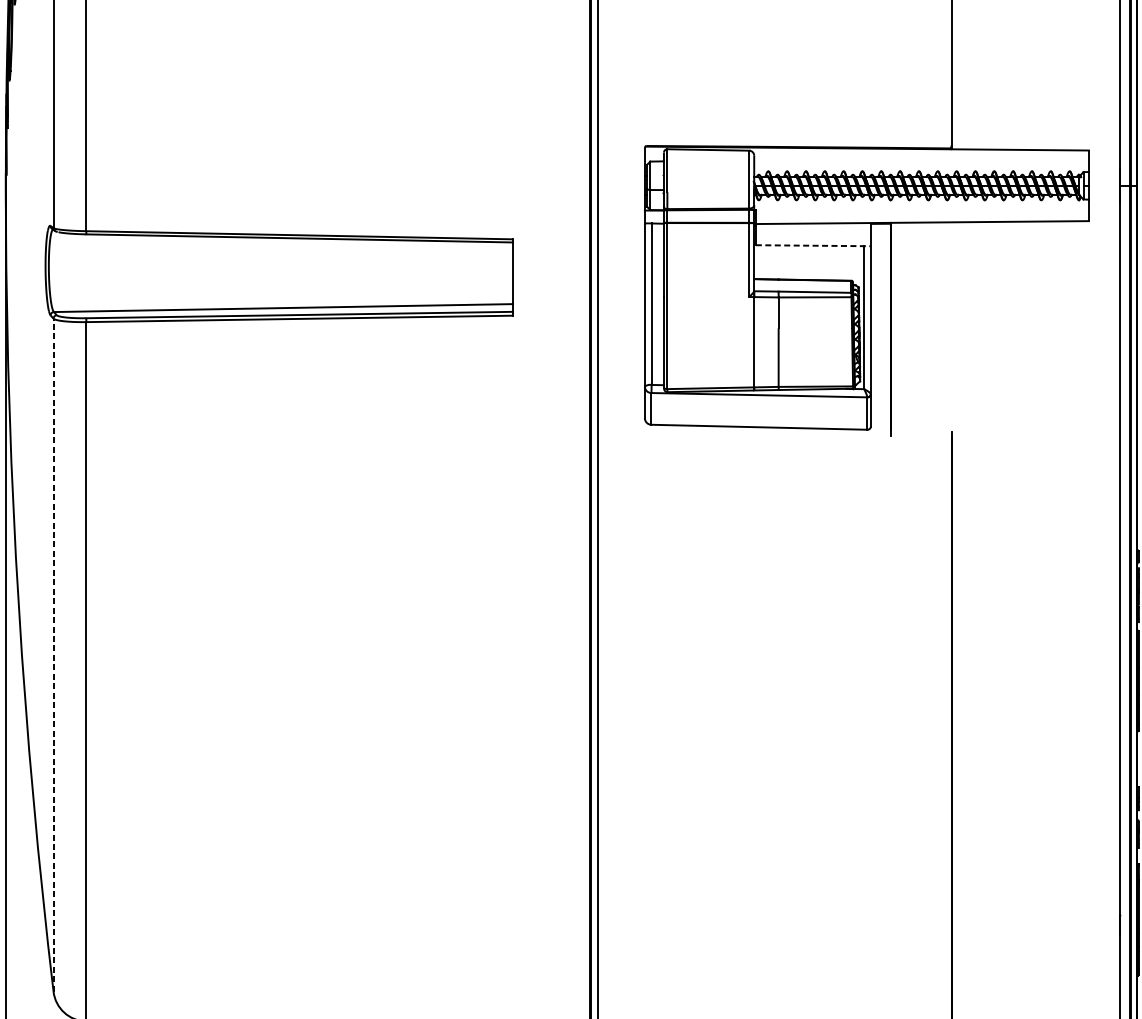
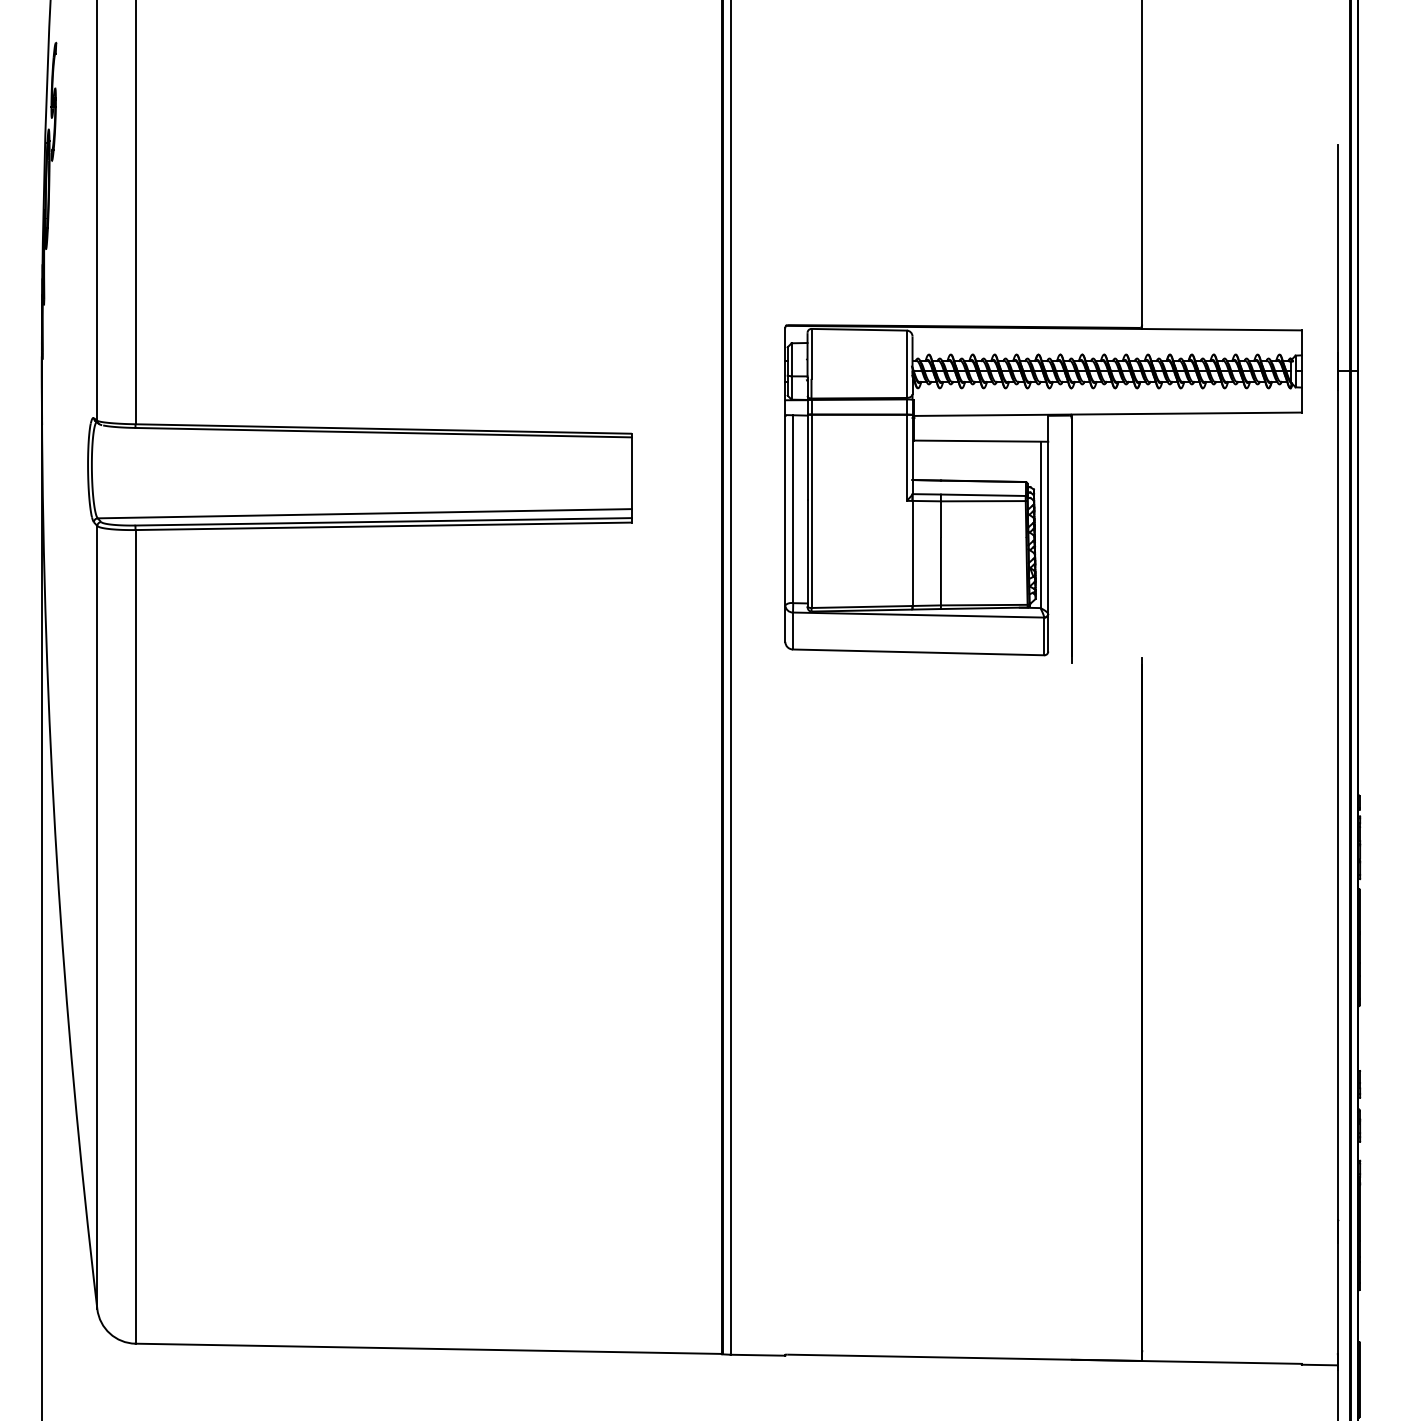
line: (813, 246) -> (981, 441), dashed -> solid
line: (53, 655) -> (97, 917), dashed -> solid

